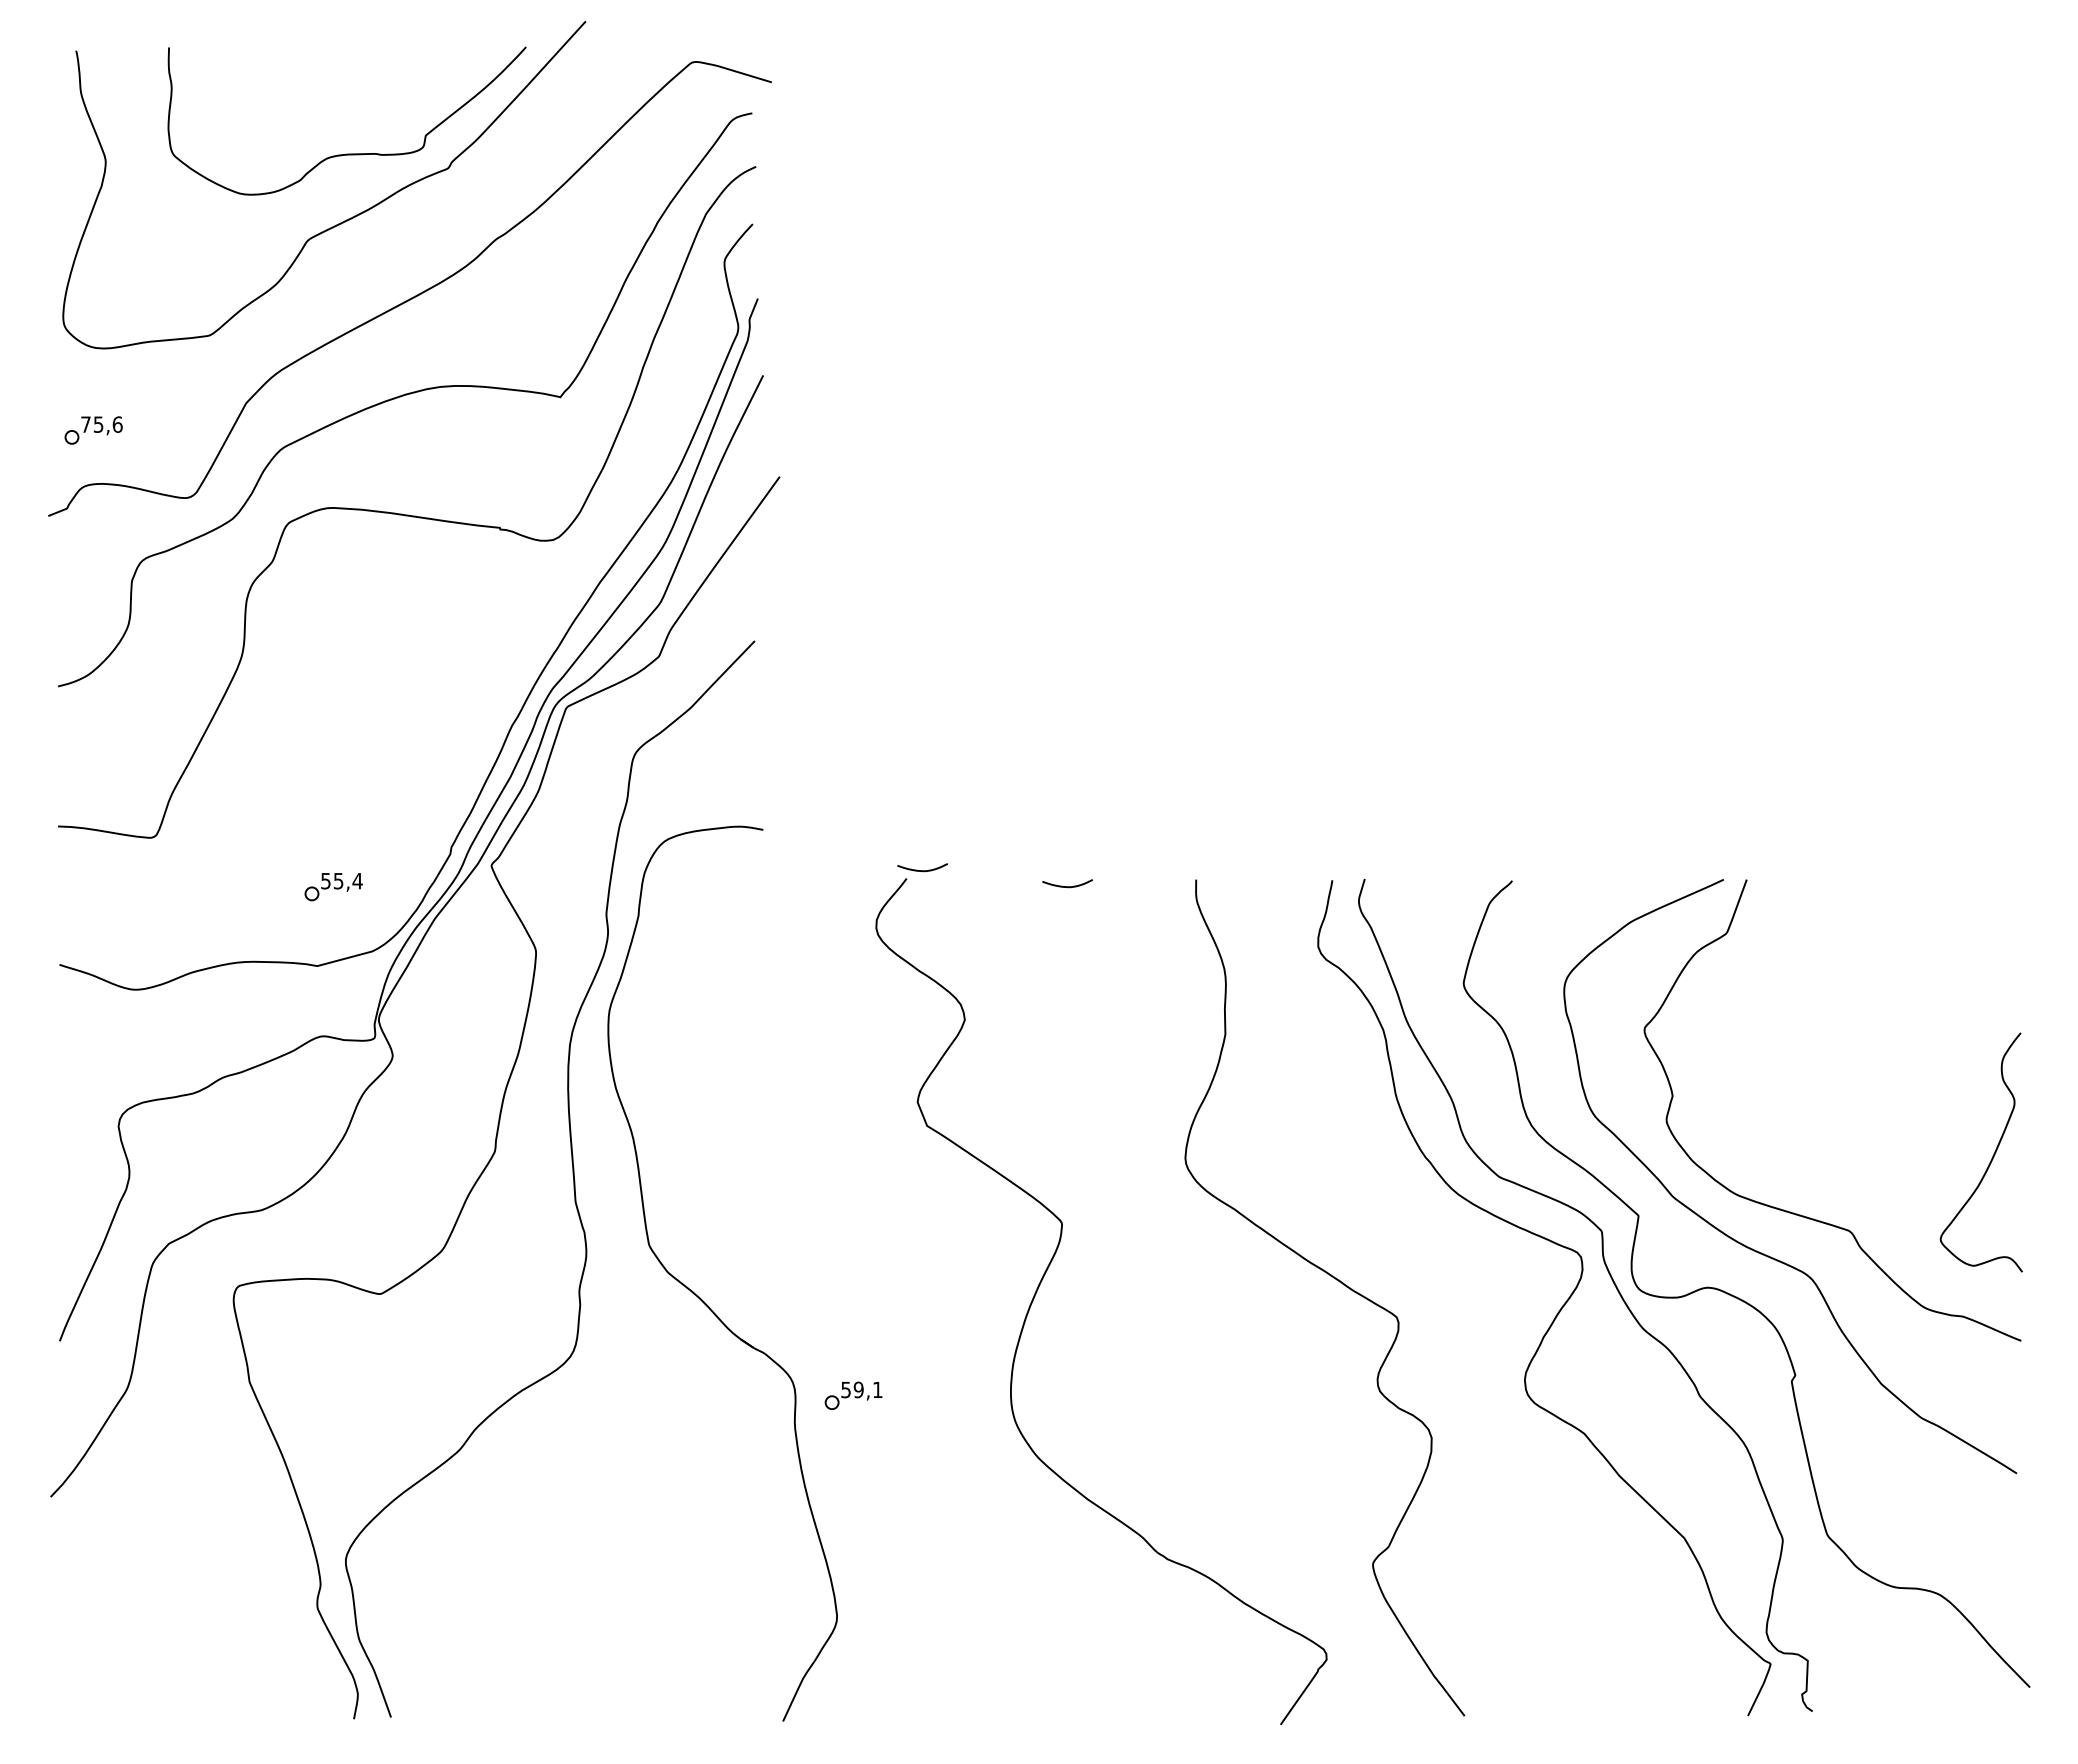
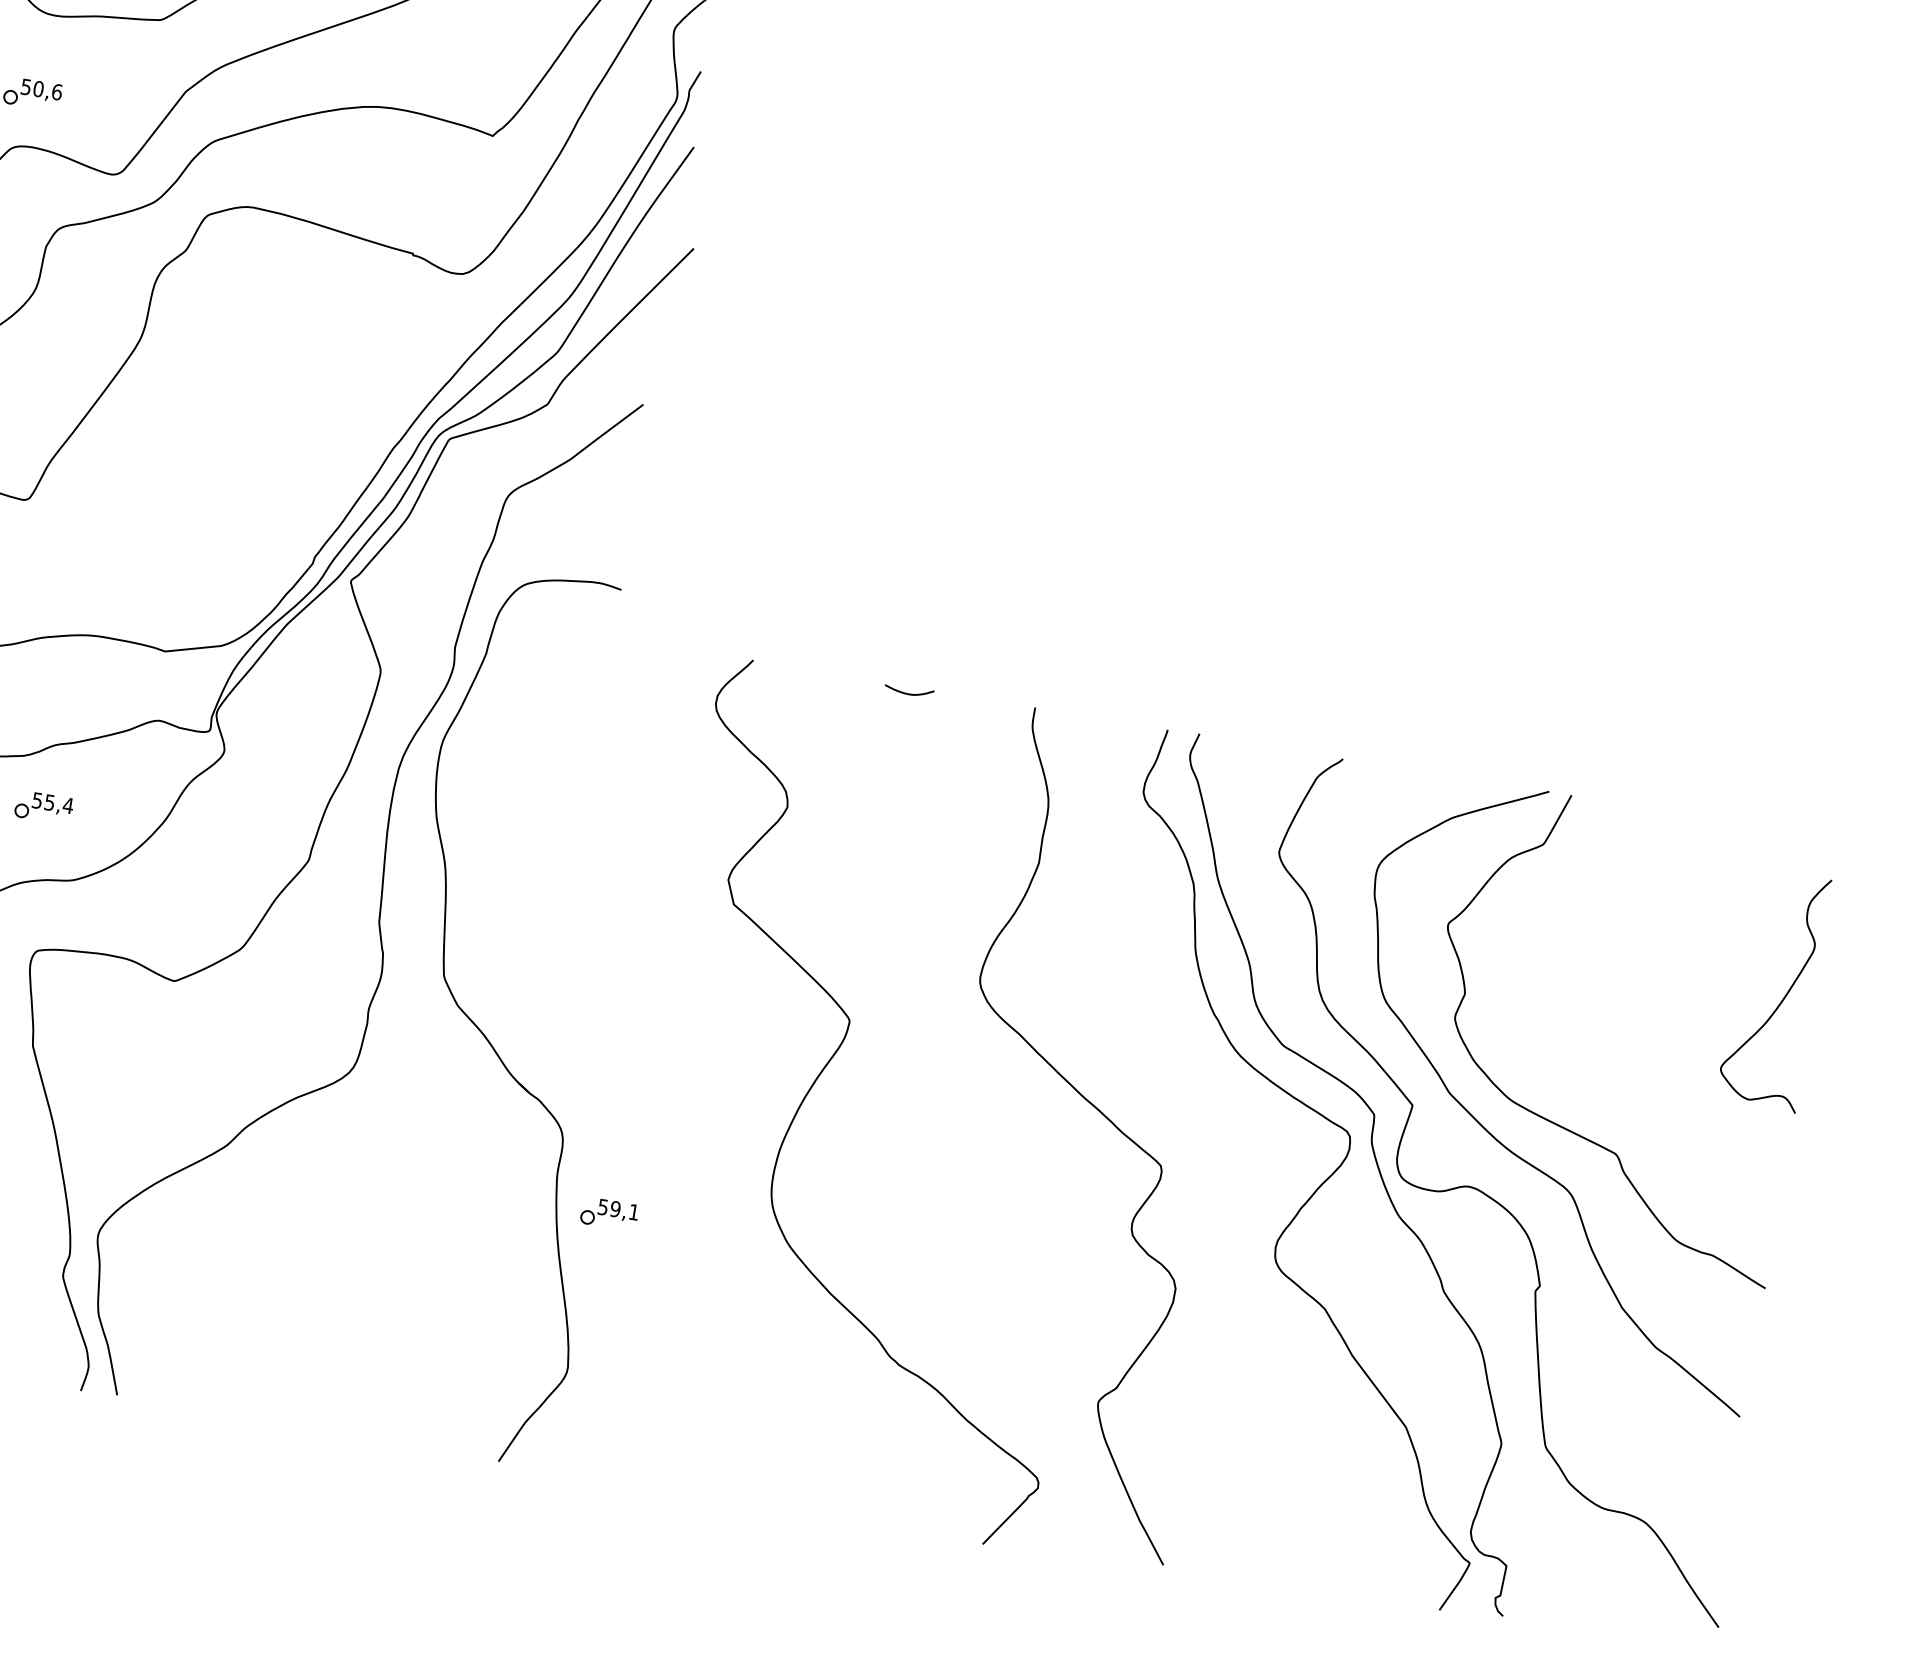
text: (92, 424) -> (32, 87), 75,6 -> 50,6
curve: (922, 870) -> (770, 654), removed
part: (333, 887) -> (43, 808), moved
curve: (1991, 1158) -> (1783, 997), moved
part: (853, 1395) -> (609, 1213), moved

